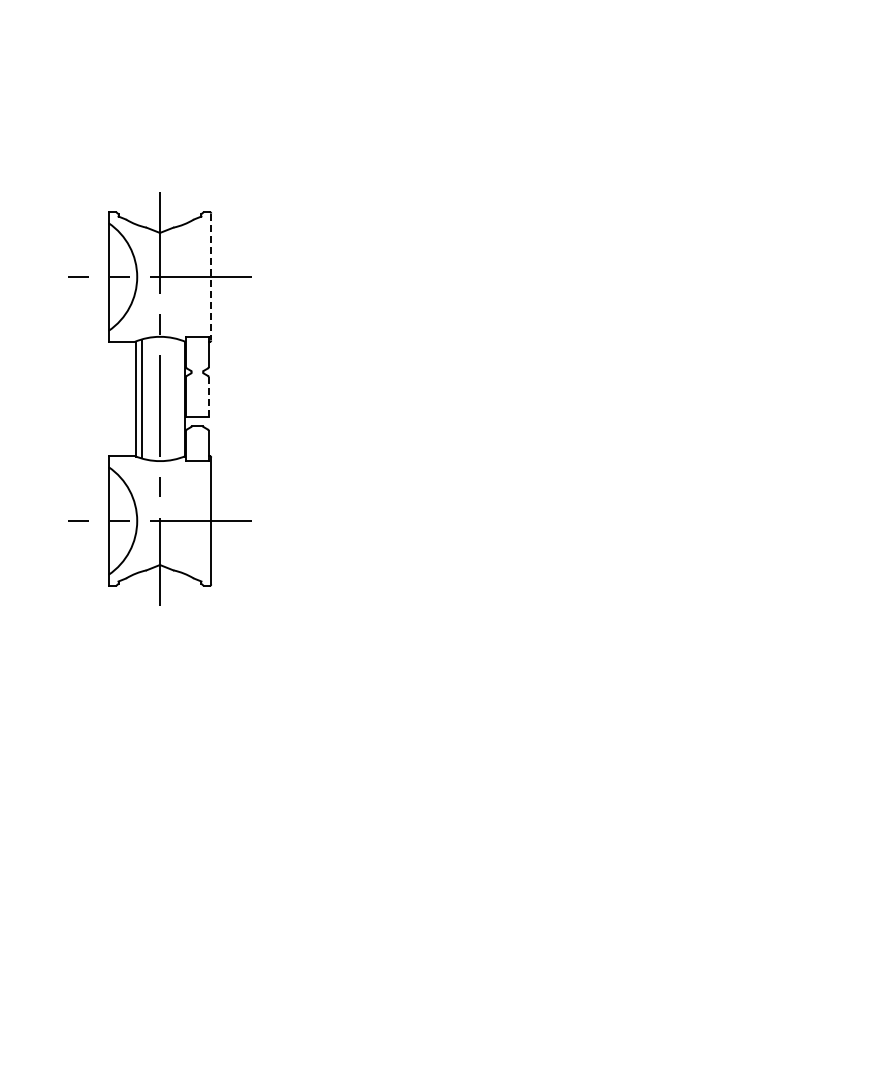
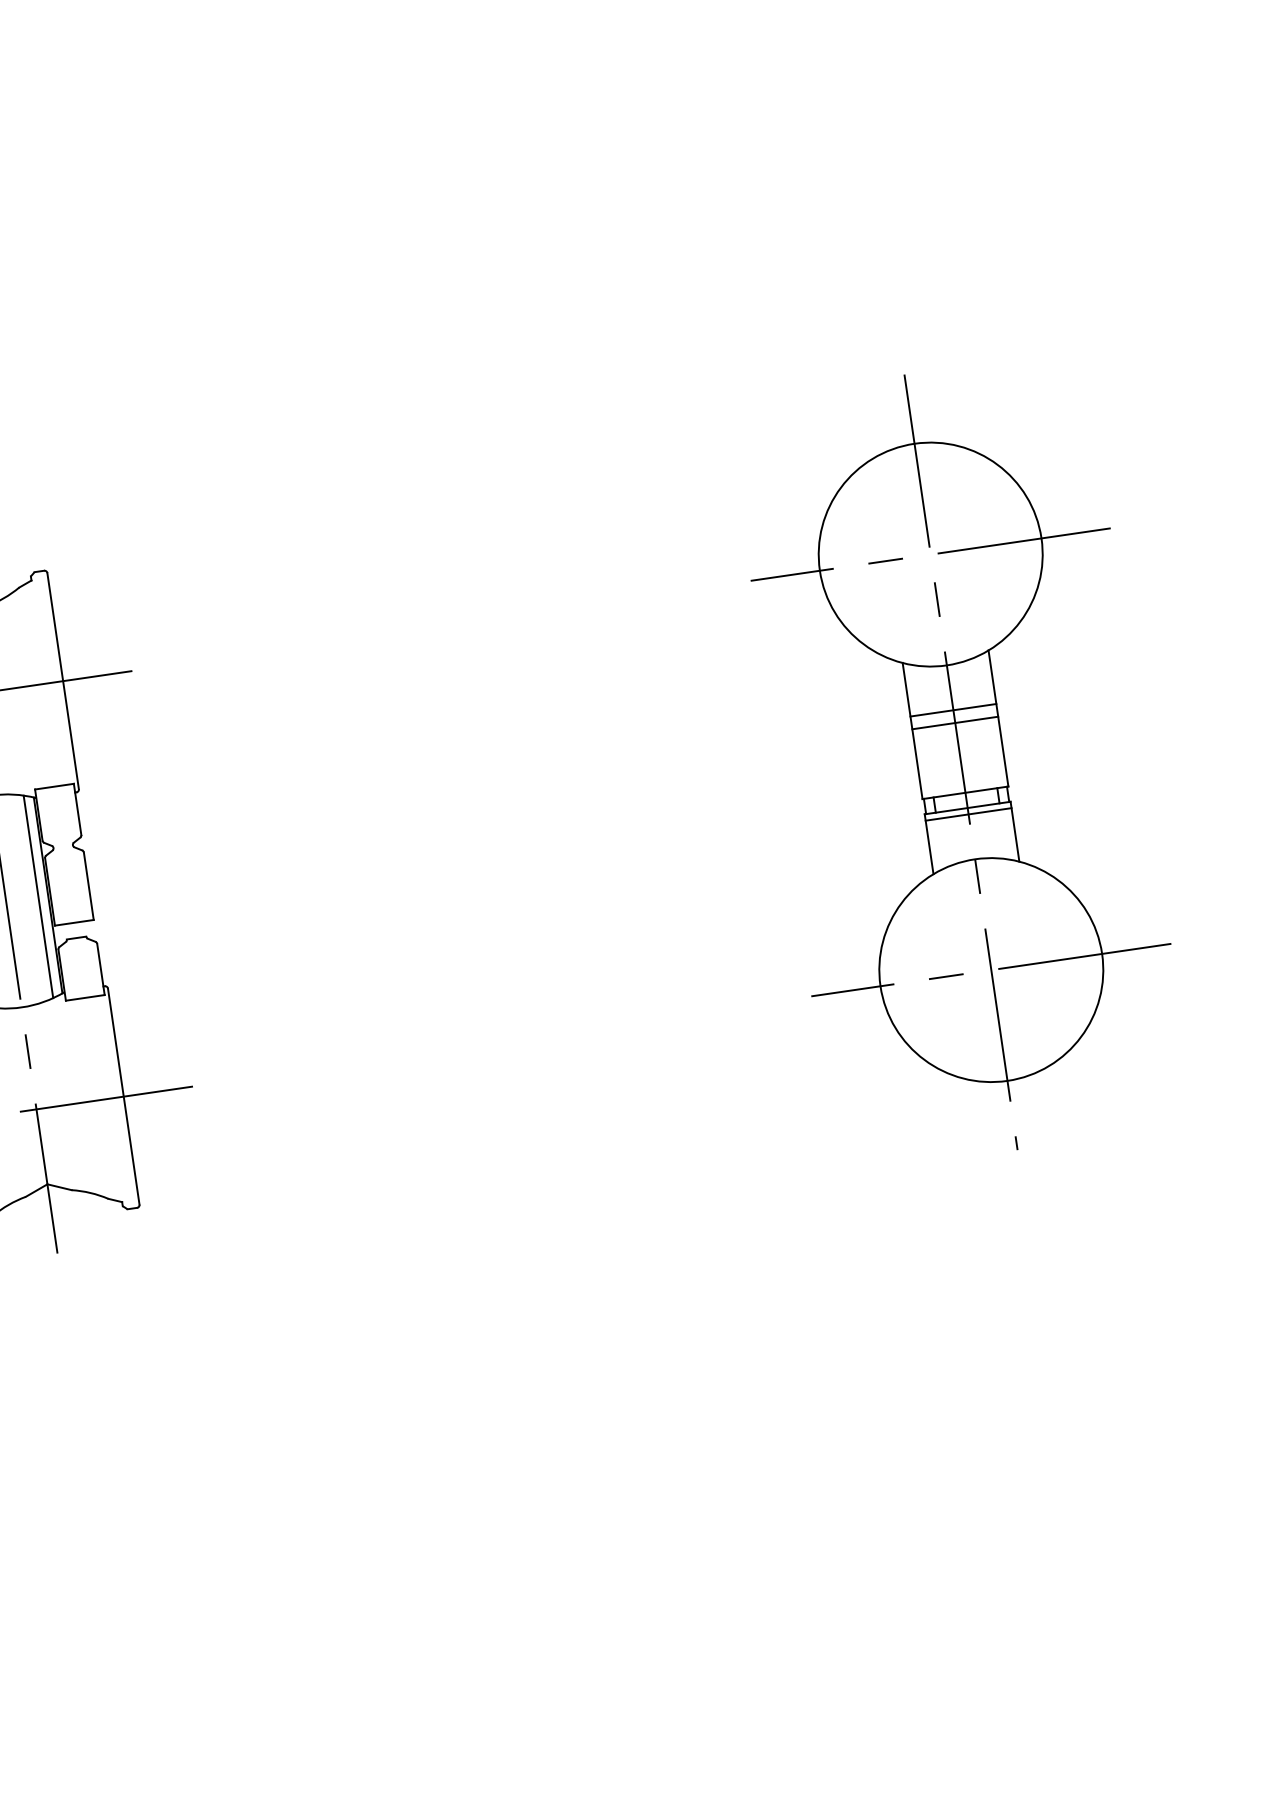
line: (211, 277) -> (63, 681), dashed -> solid
line: (208, 397) -> (88, 886), dashed -> solid
line: (178, 398) -> (37, 896), added
part: (720, 398) -> (960, 761), added

